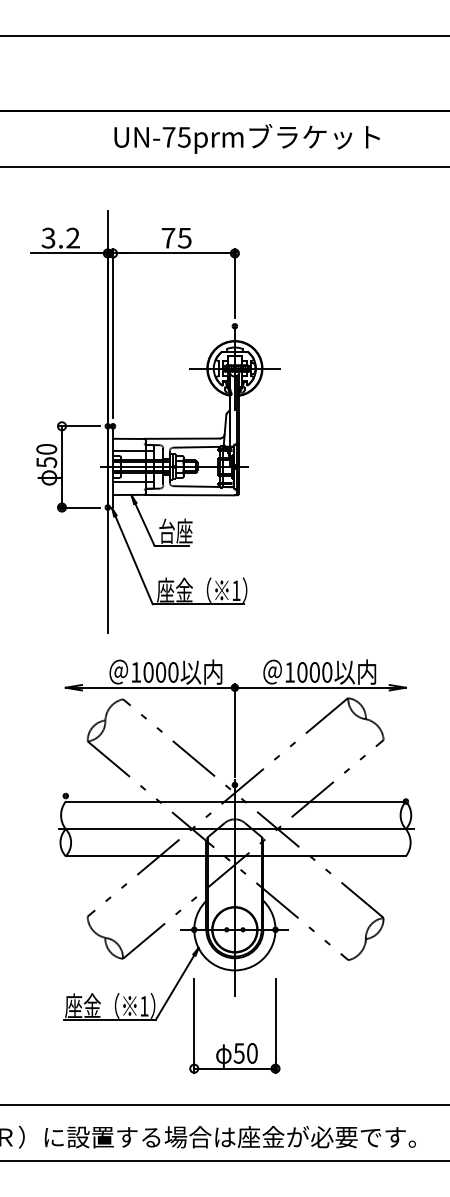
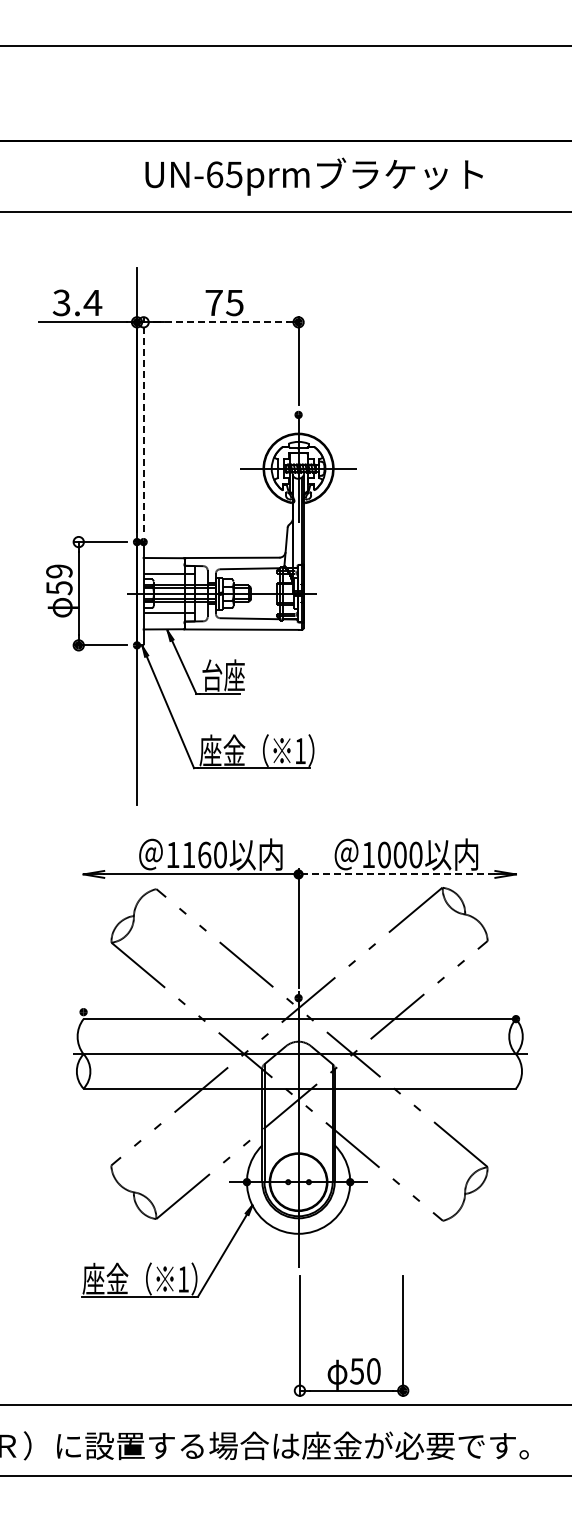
text: (169, 137) -> (215, 174), UN-75prm -> UN-65prm
text: (72, 237) -> (92, 302), 3.2 -> 3.4
line: (174, 253) -> (221, 322), solid -> dashed
line: (112, 333) -> (143, 423), solid -> dashed
text: (46, 449) -> (59, 571), 50 -> 59
text: (154, 672) -> (196, 854), 1000 -> 1160
line: (311, 687) -> (396, 874), solid -> dashed
part: (235, 1043) -> (352, 1358), moved

